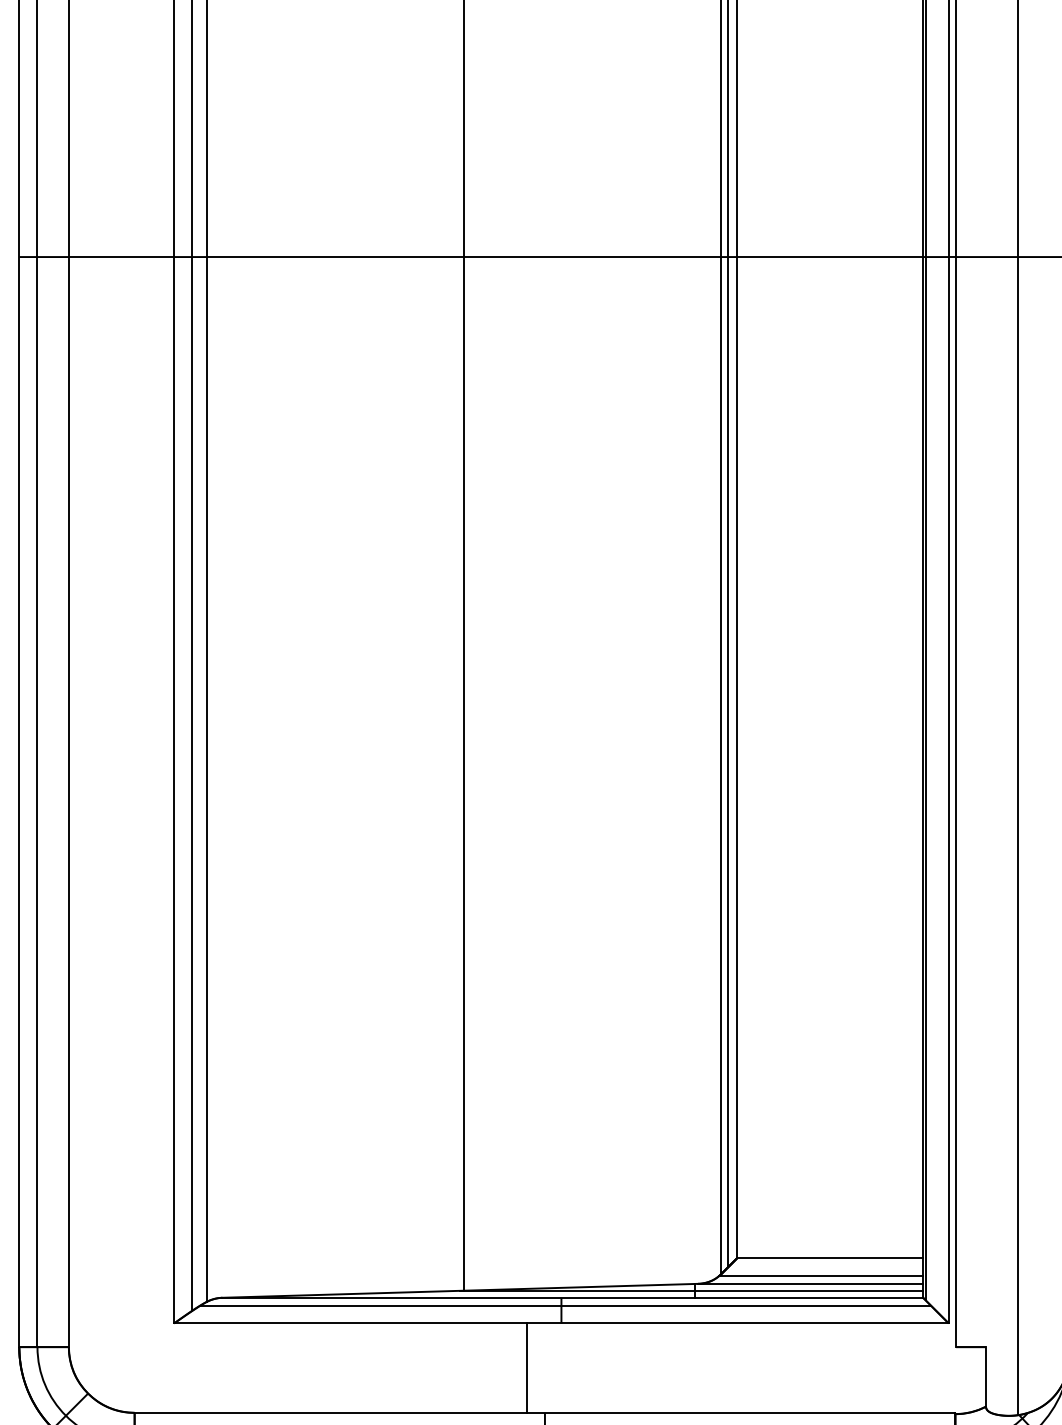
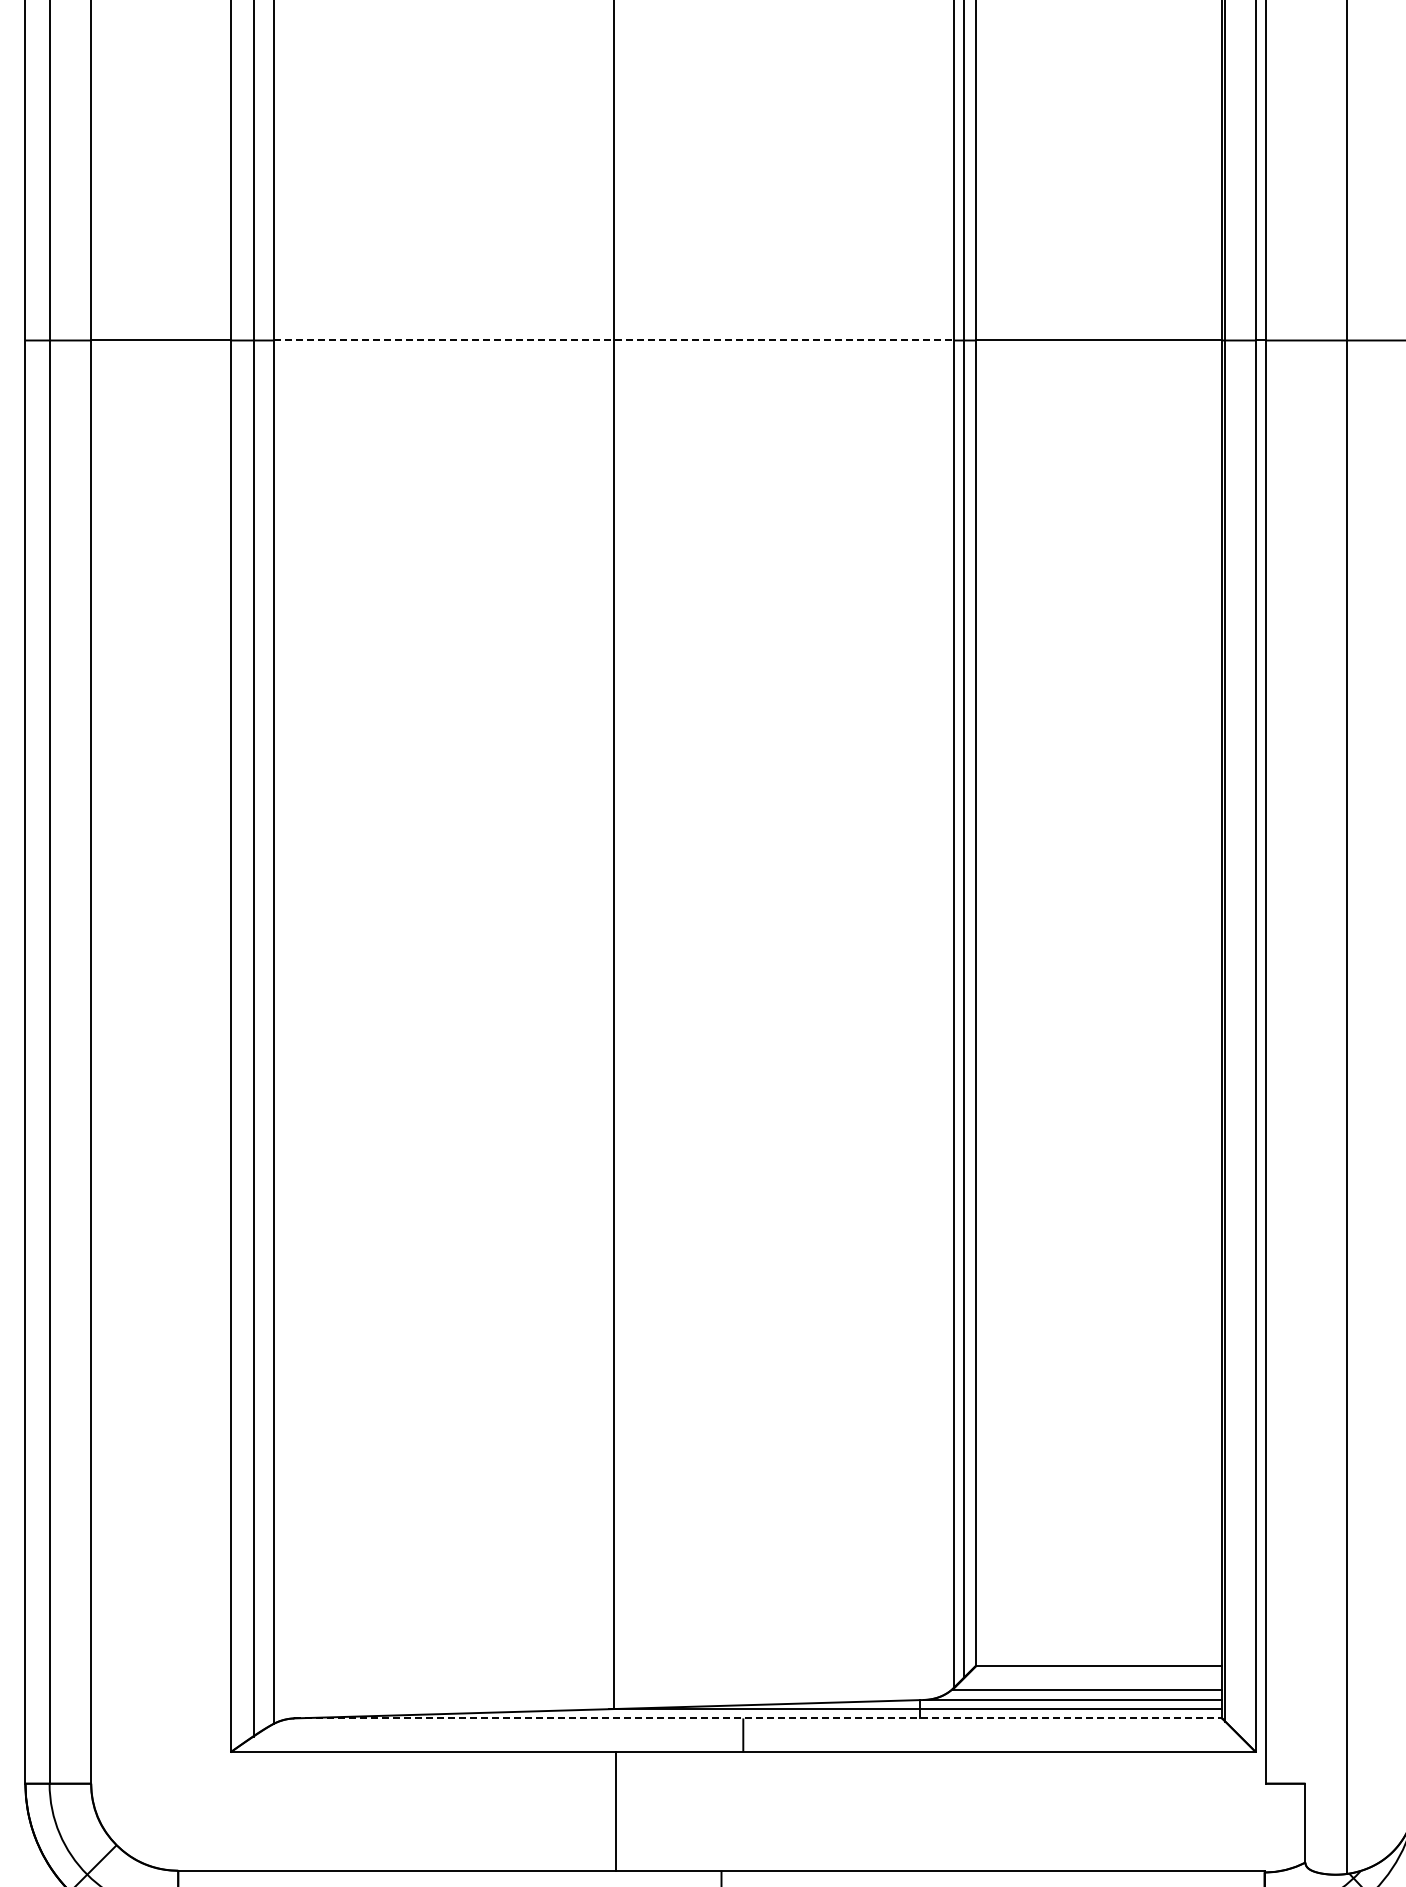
line: (464, 257) -> (614, 340), solid -> dashed
line: (572, 1297) -> (758, 1718), solid -> dashed
line: (565, 1305) -> (748, 1728), removed
line: (527, 1368) -> (616, 1811), moved

